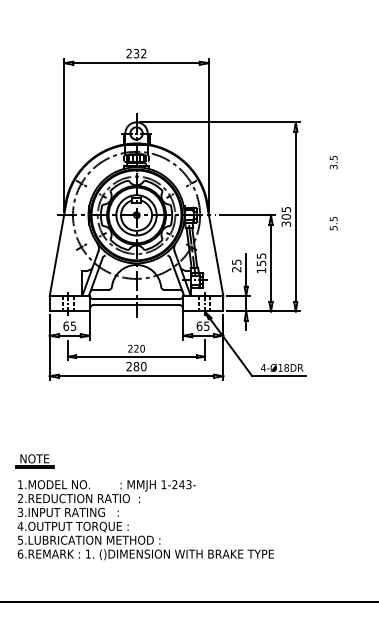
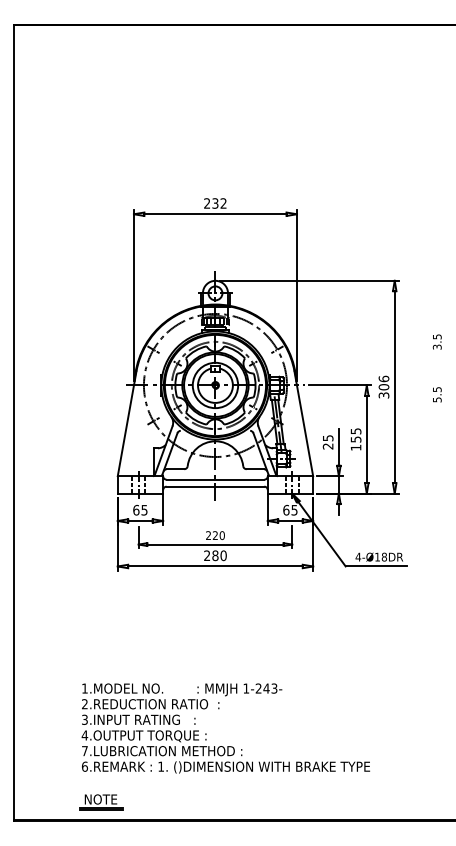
text: (332, 162) -> (436, 341), moved
text: (285, 209) -> (383, 378), 305 -> 306
part: (35, 461) -> (101, 802), moved
text: (20, 540) -> (84, 751), 5.LUBRICATION -> 7.LUBRICATION

